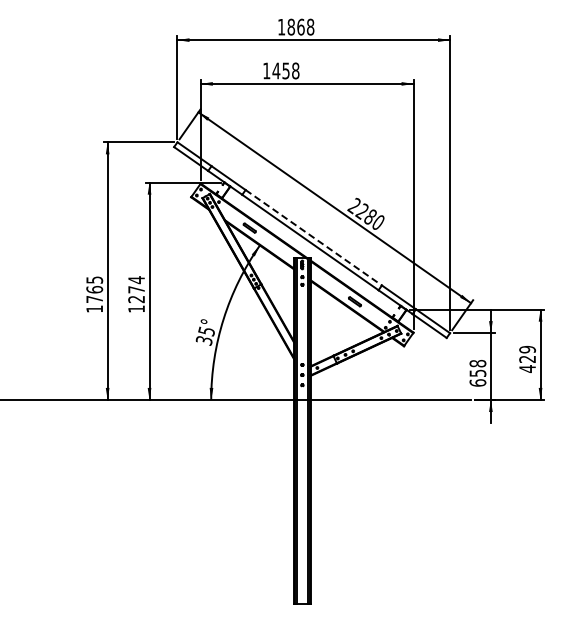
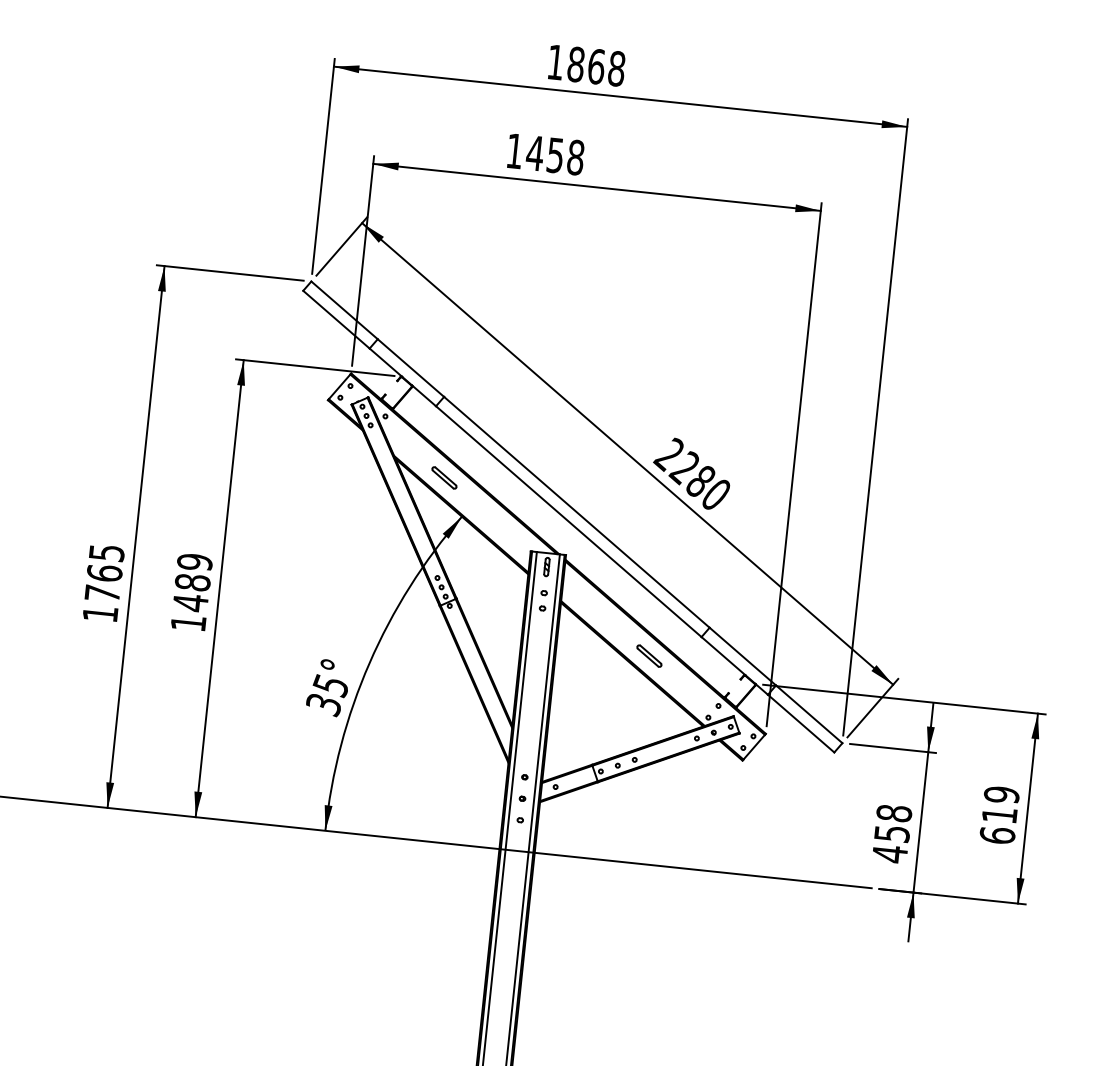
line: (314, 238) -> (578, 514), dashed -> solid
text: (136, 289) -> (192, 581), 1274 -> 1489
text: (527, 363) -> (998, 824), 429 -> 619
text: (477, 383) -> (888, 855), 658 -> 458

